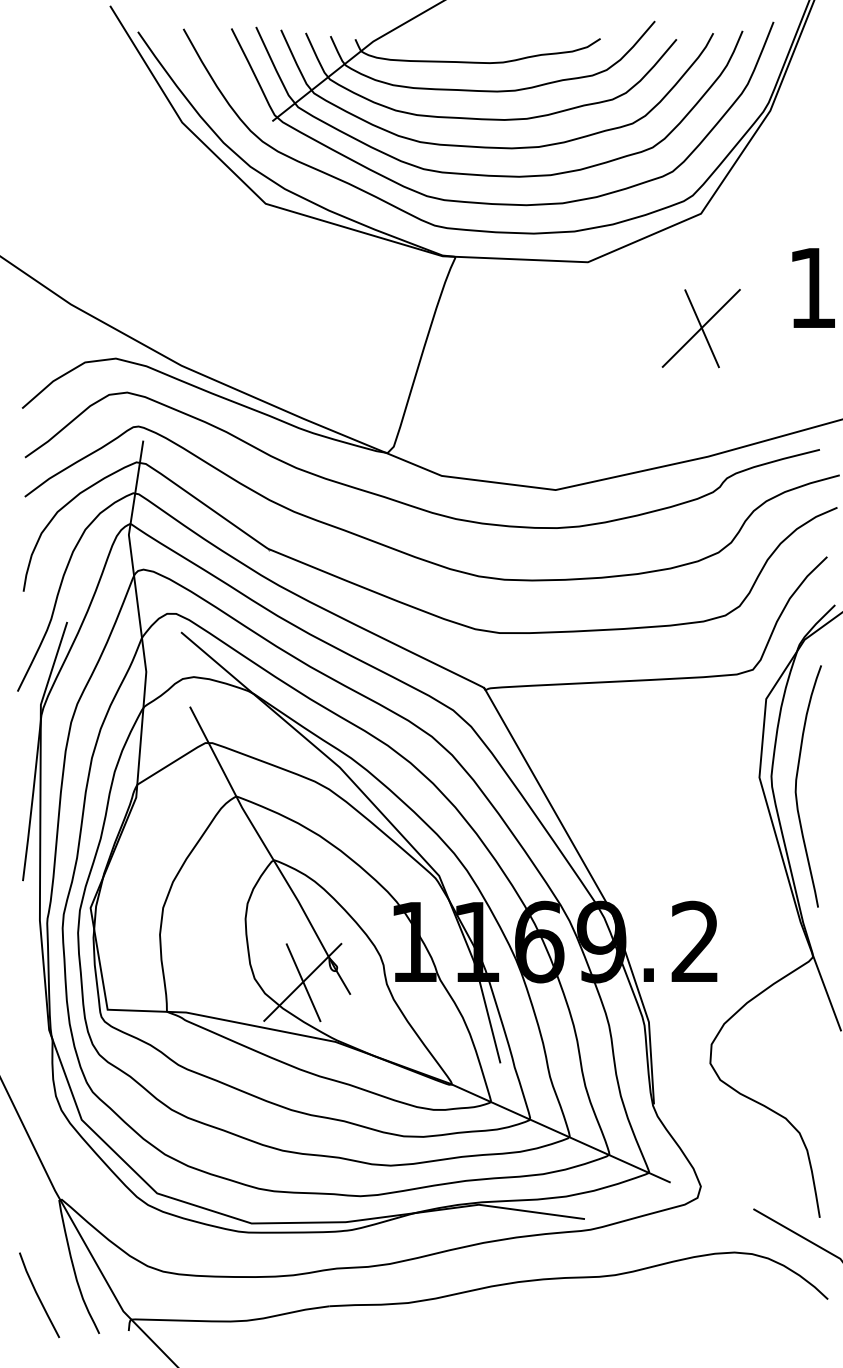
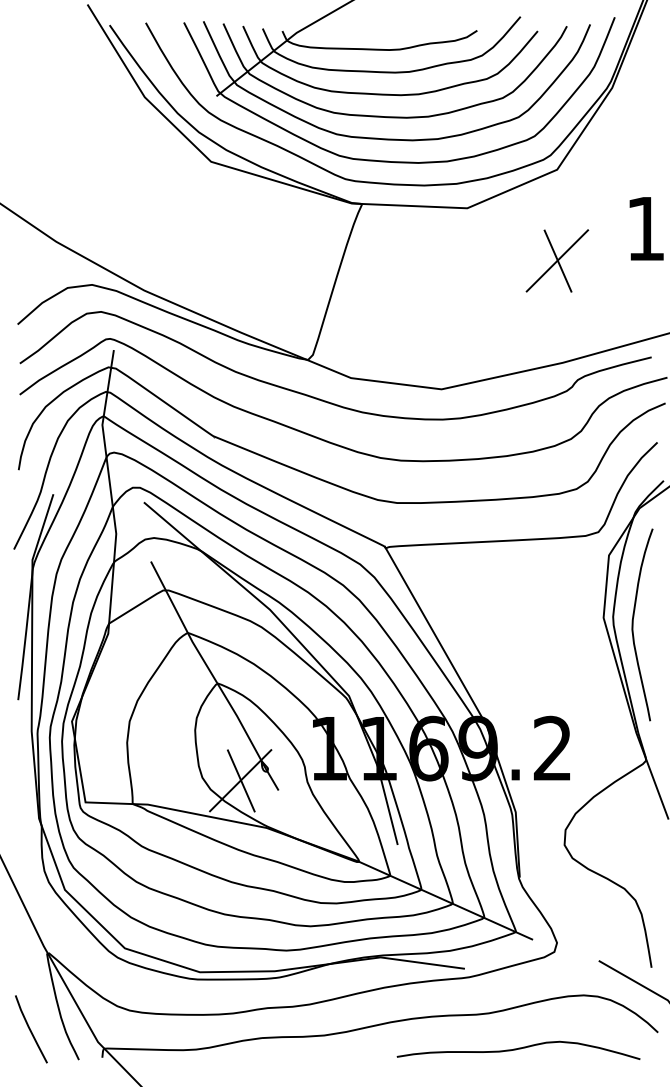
curve: (652, 1320) -> (518, 1049), added

